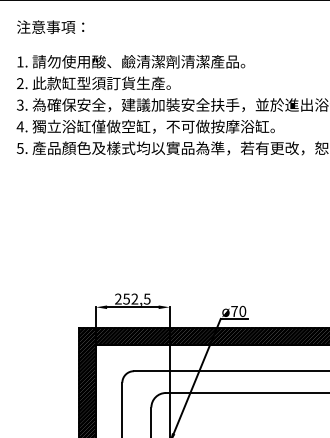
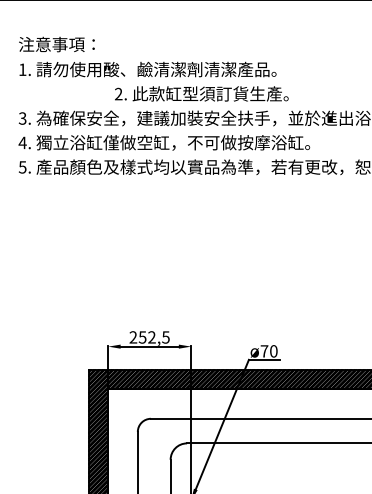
text: (50, 27) -> (56, 44), moved
text: (93, 83) -> (201, 93), moved

